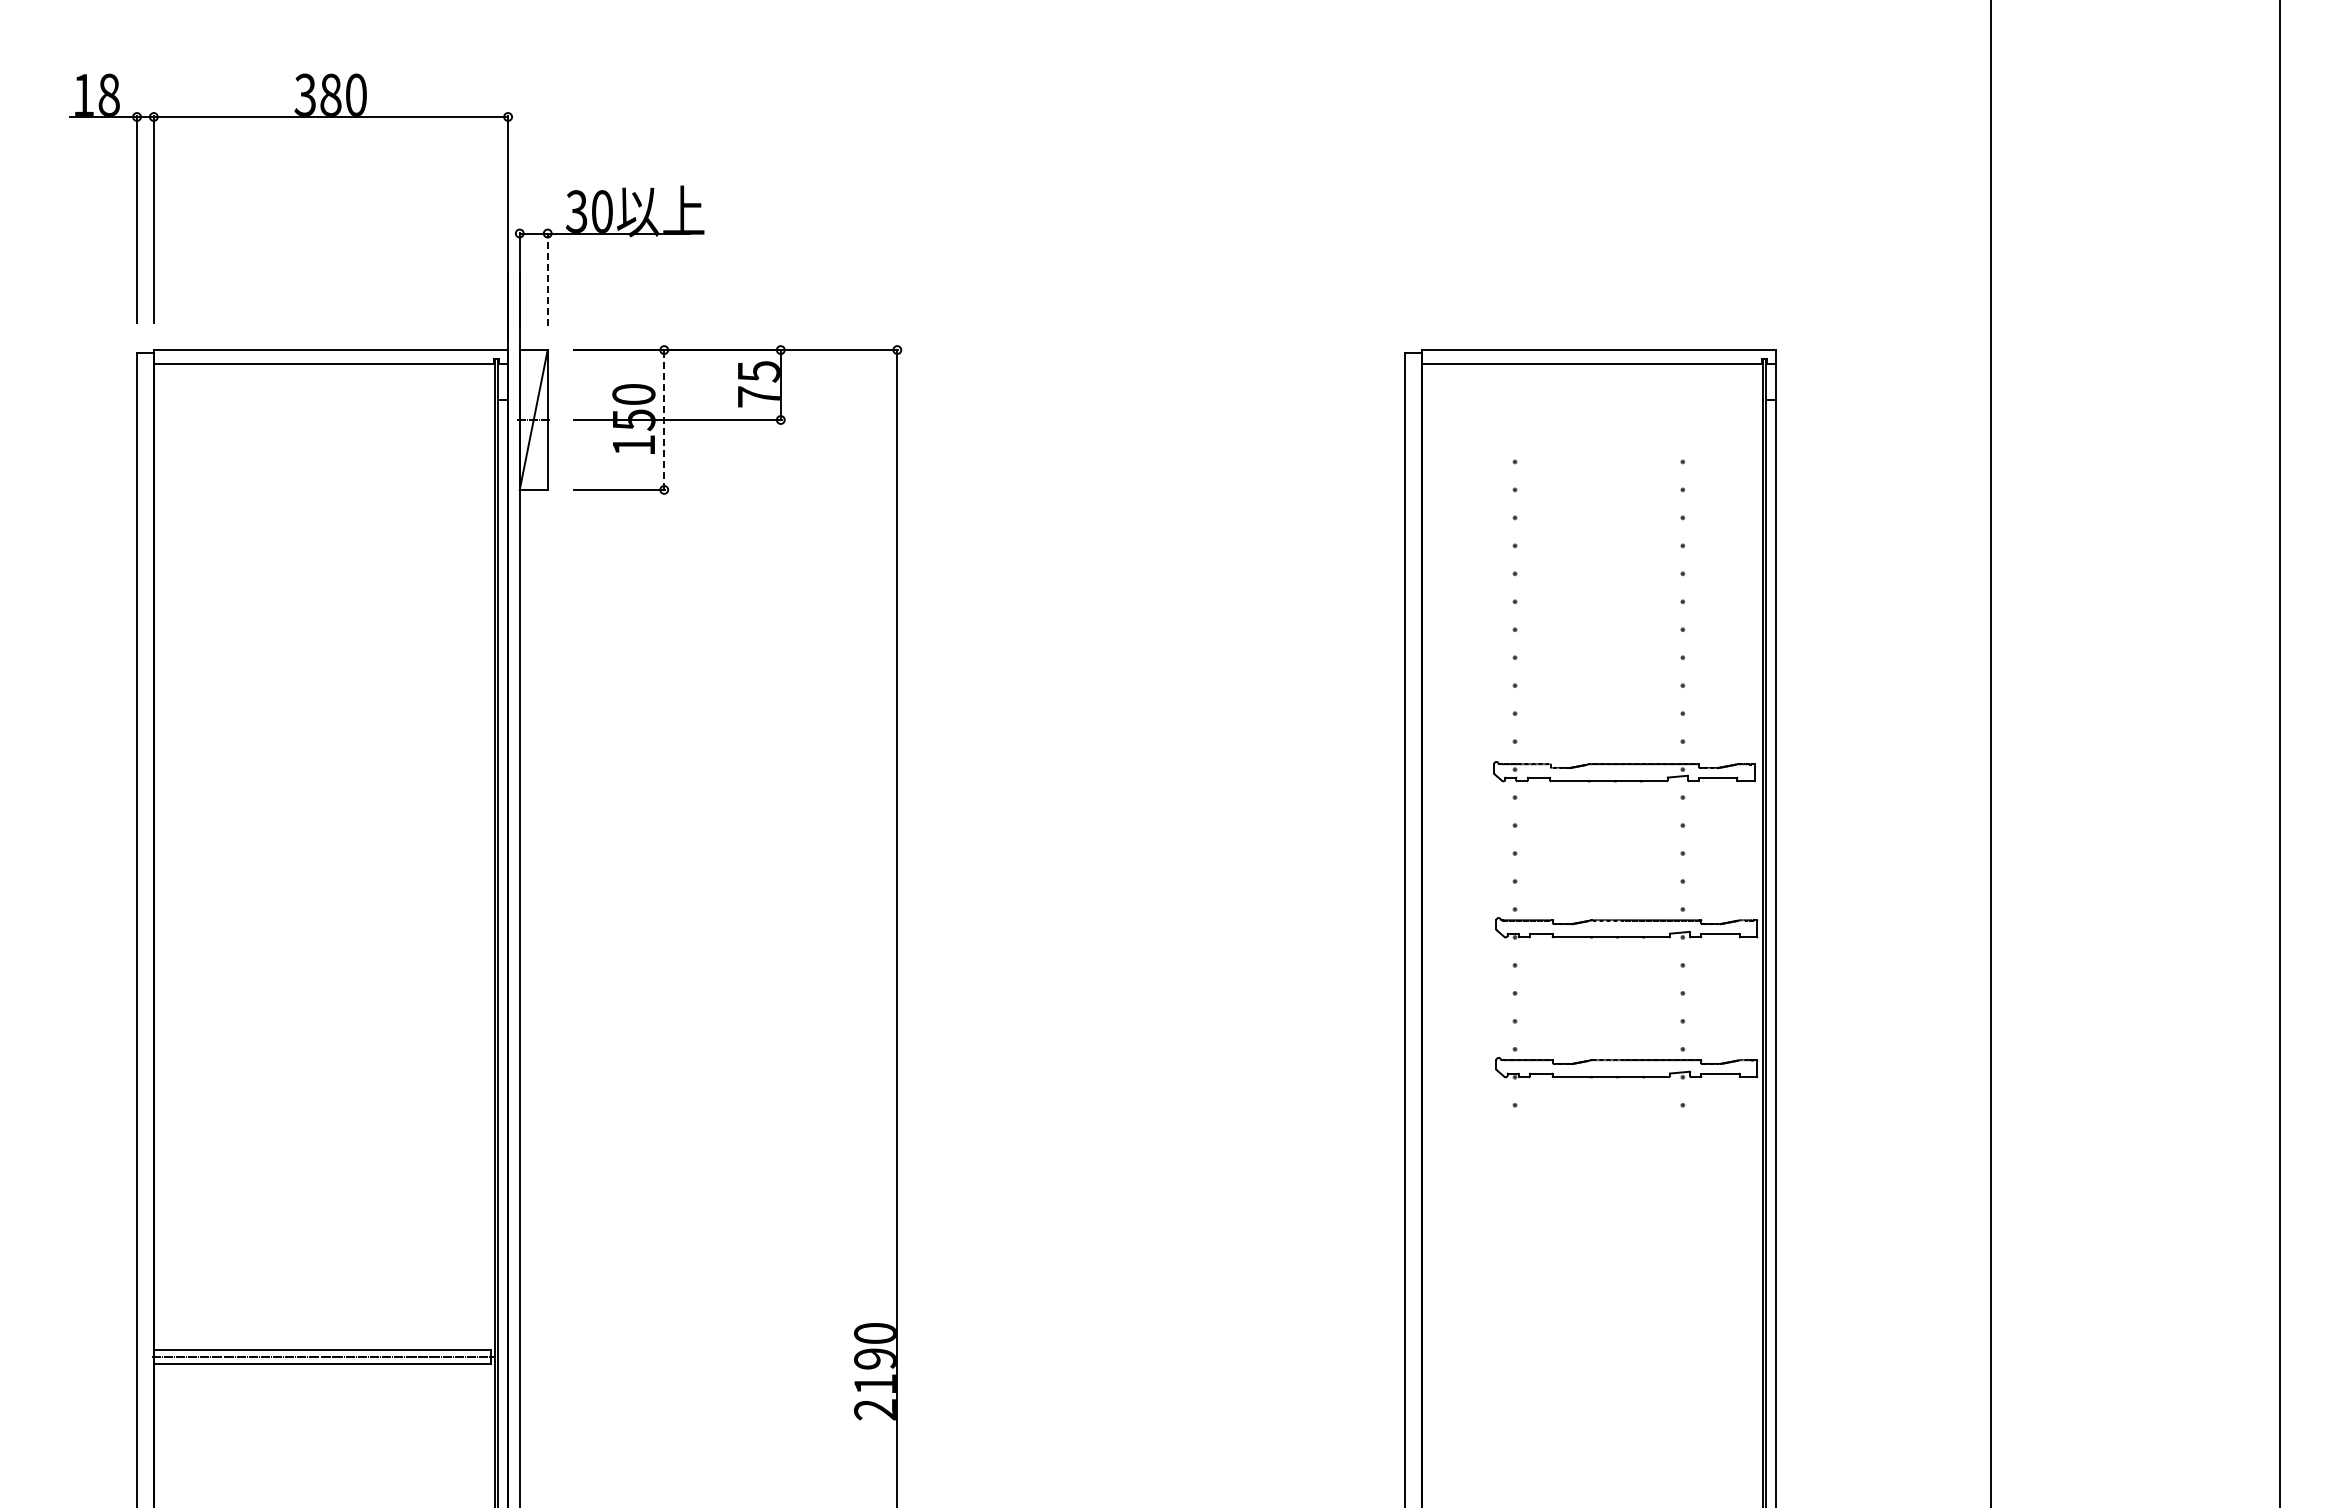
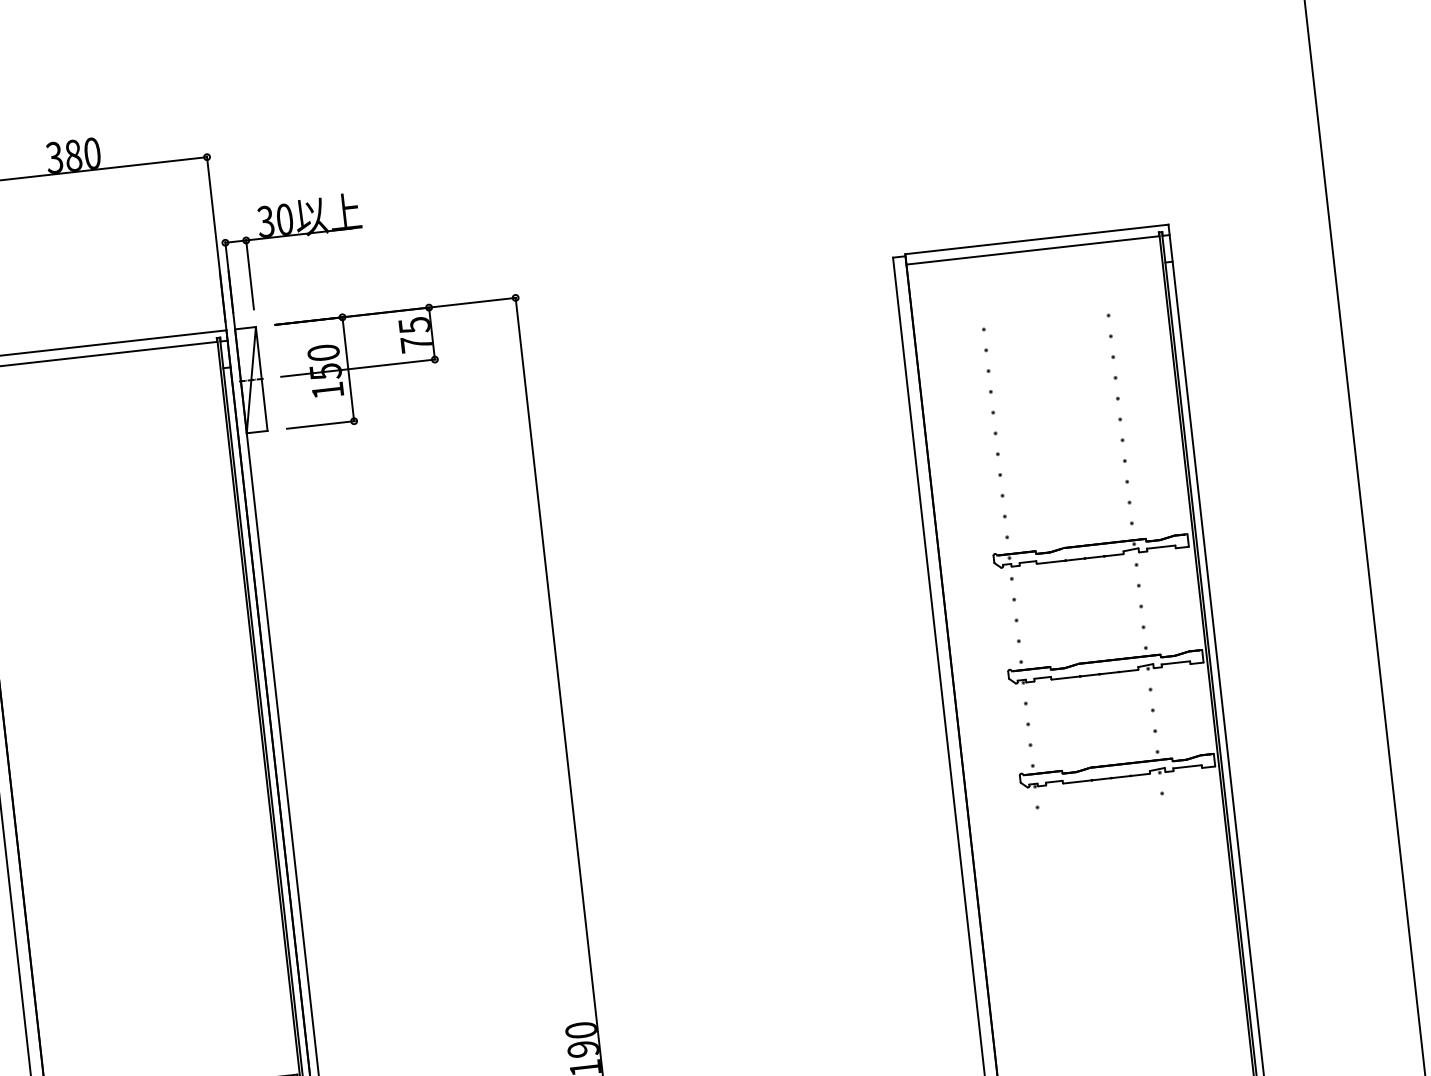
line: (547, 279) -> (249, 274), dashed -> solid
line: (664, 420) -> (348, 369), dashed -> solid

